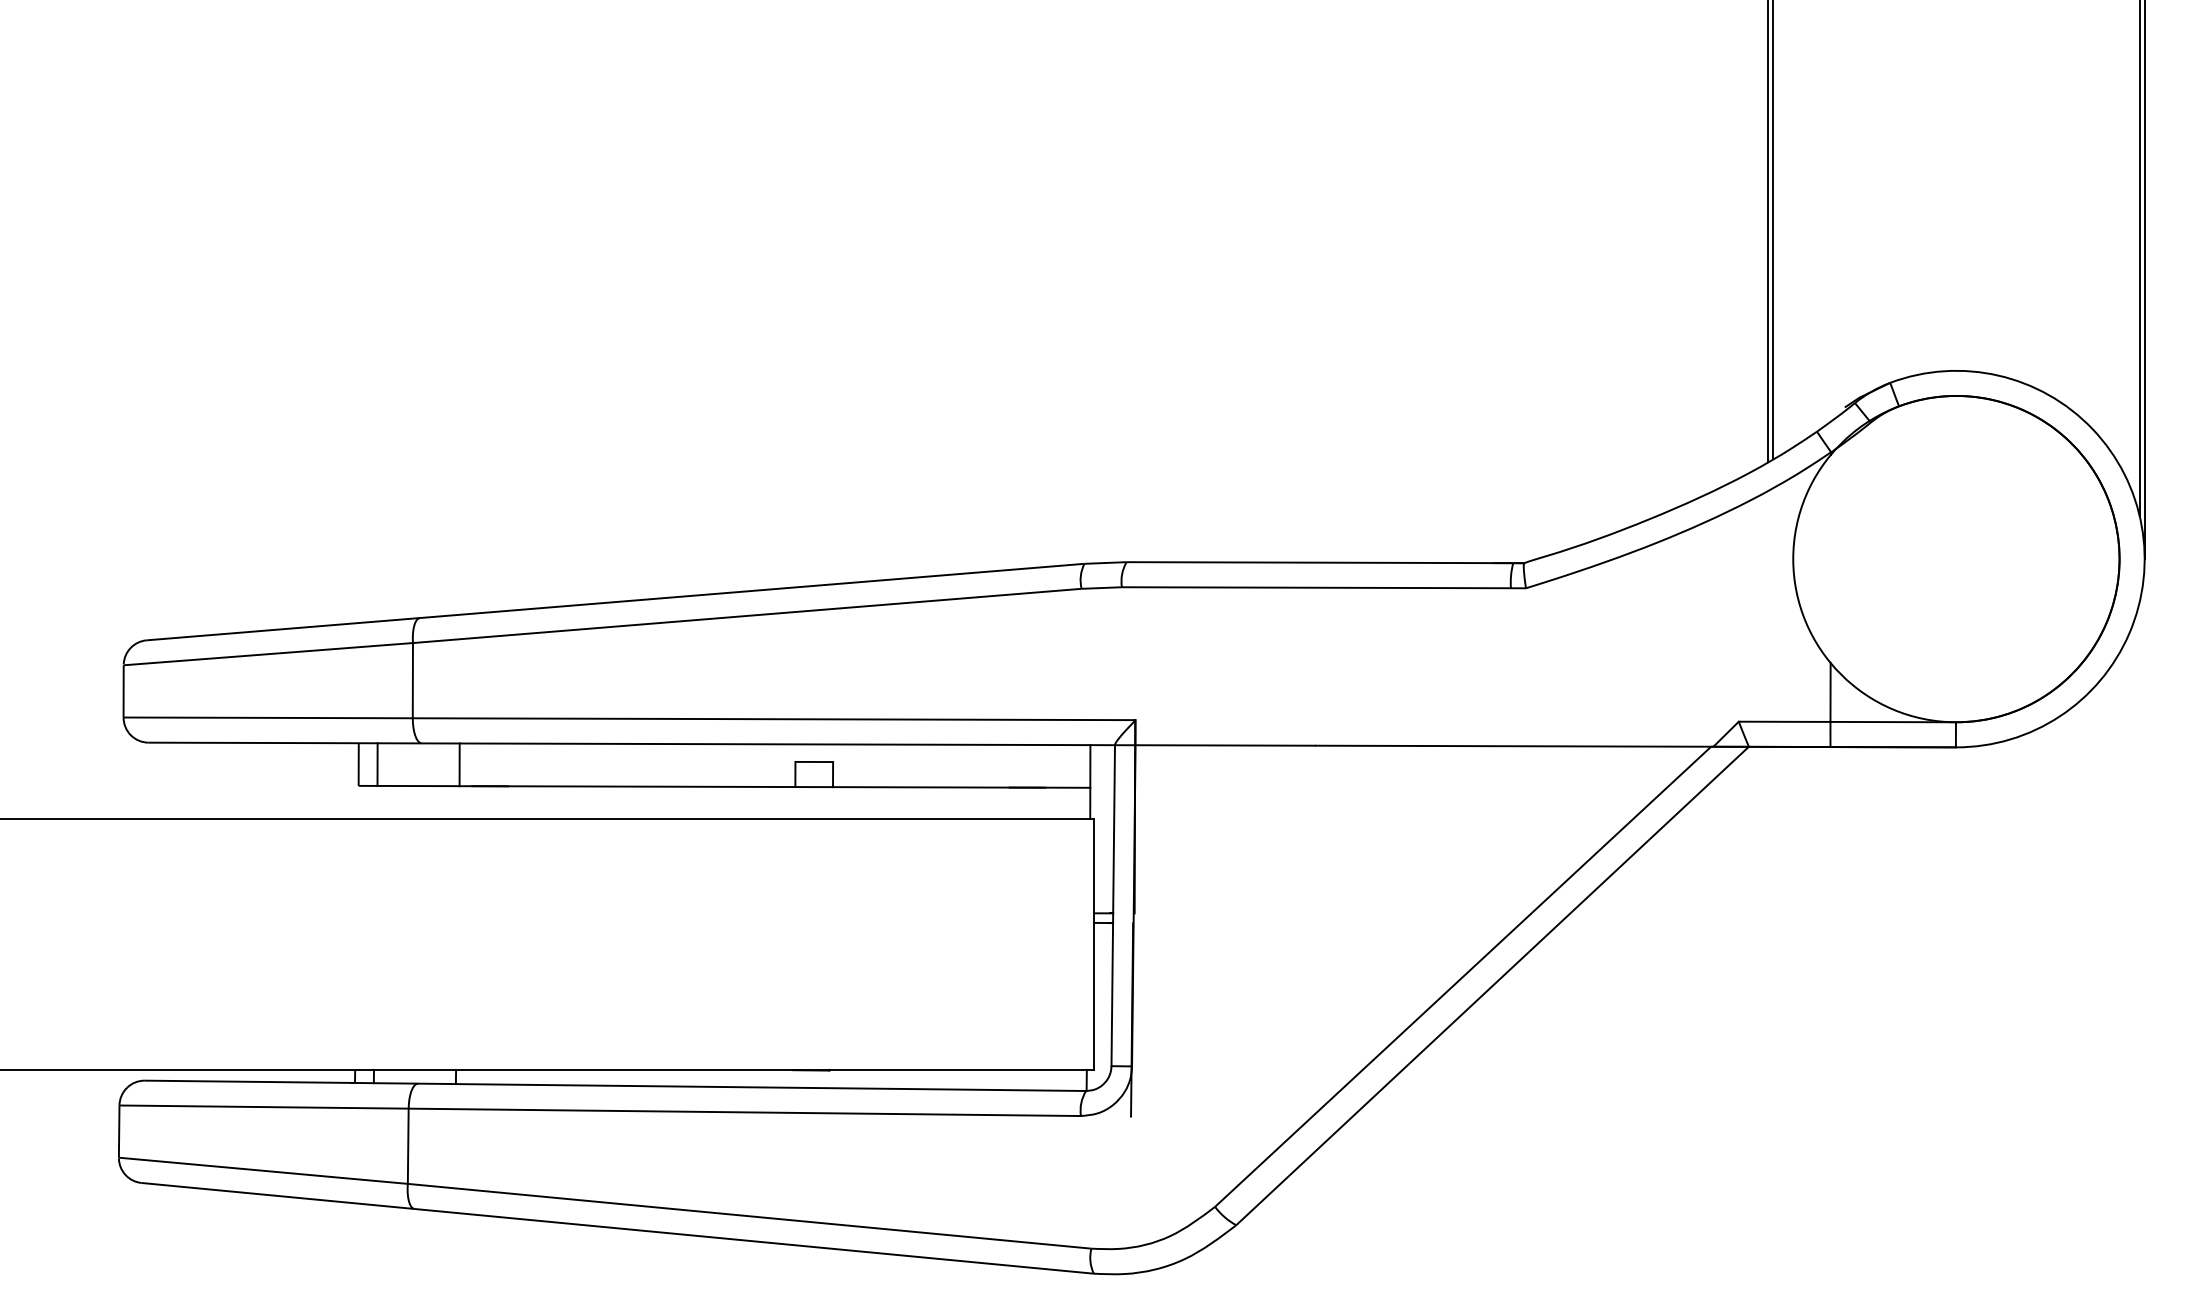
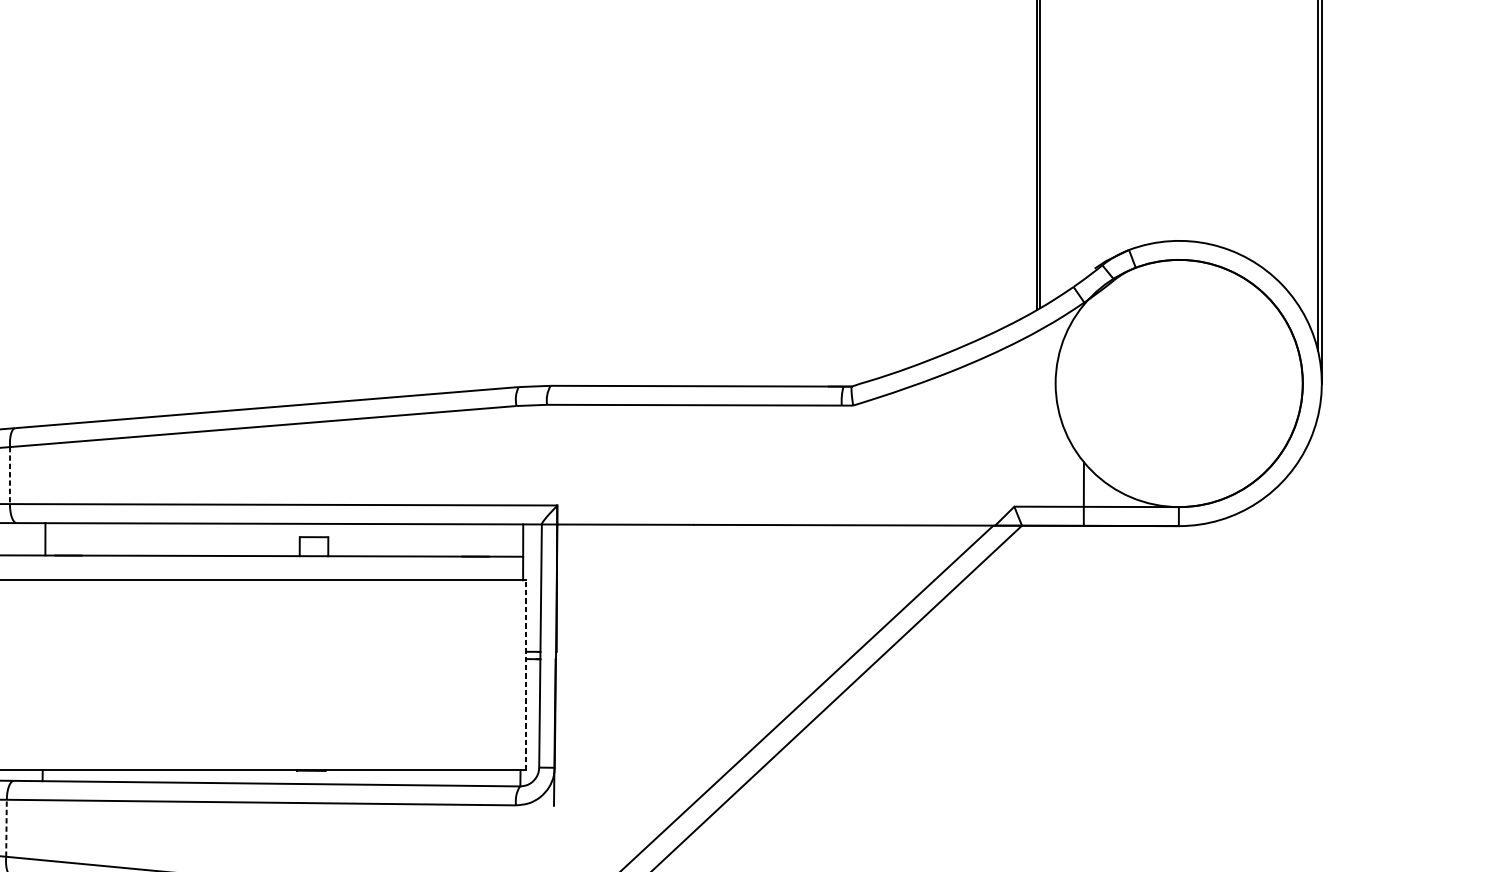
line: (412, 680) -> (9, 475), solid -> dashed
line: (1094, 944) -> (526, 675), solid -> dashed
line: (408, 1146) -> (6, 828), solid -> dashed

